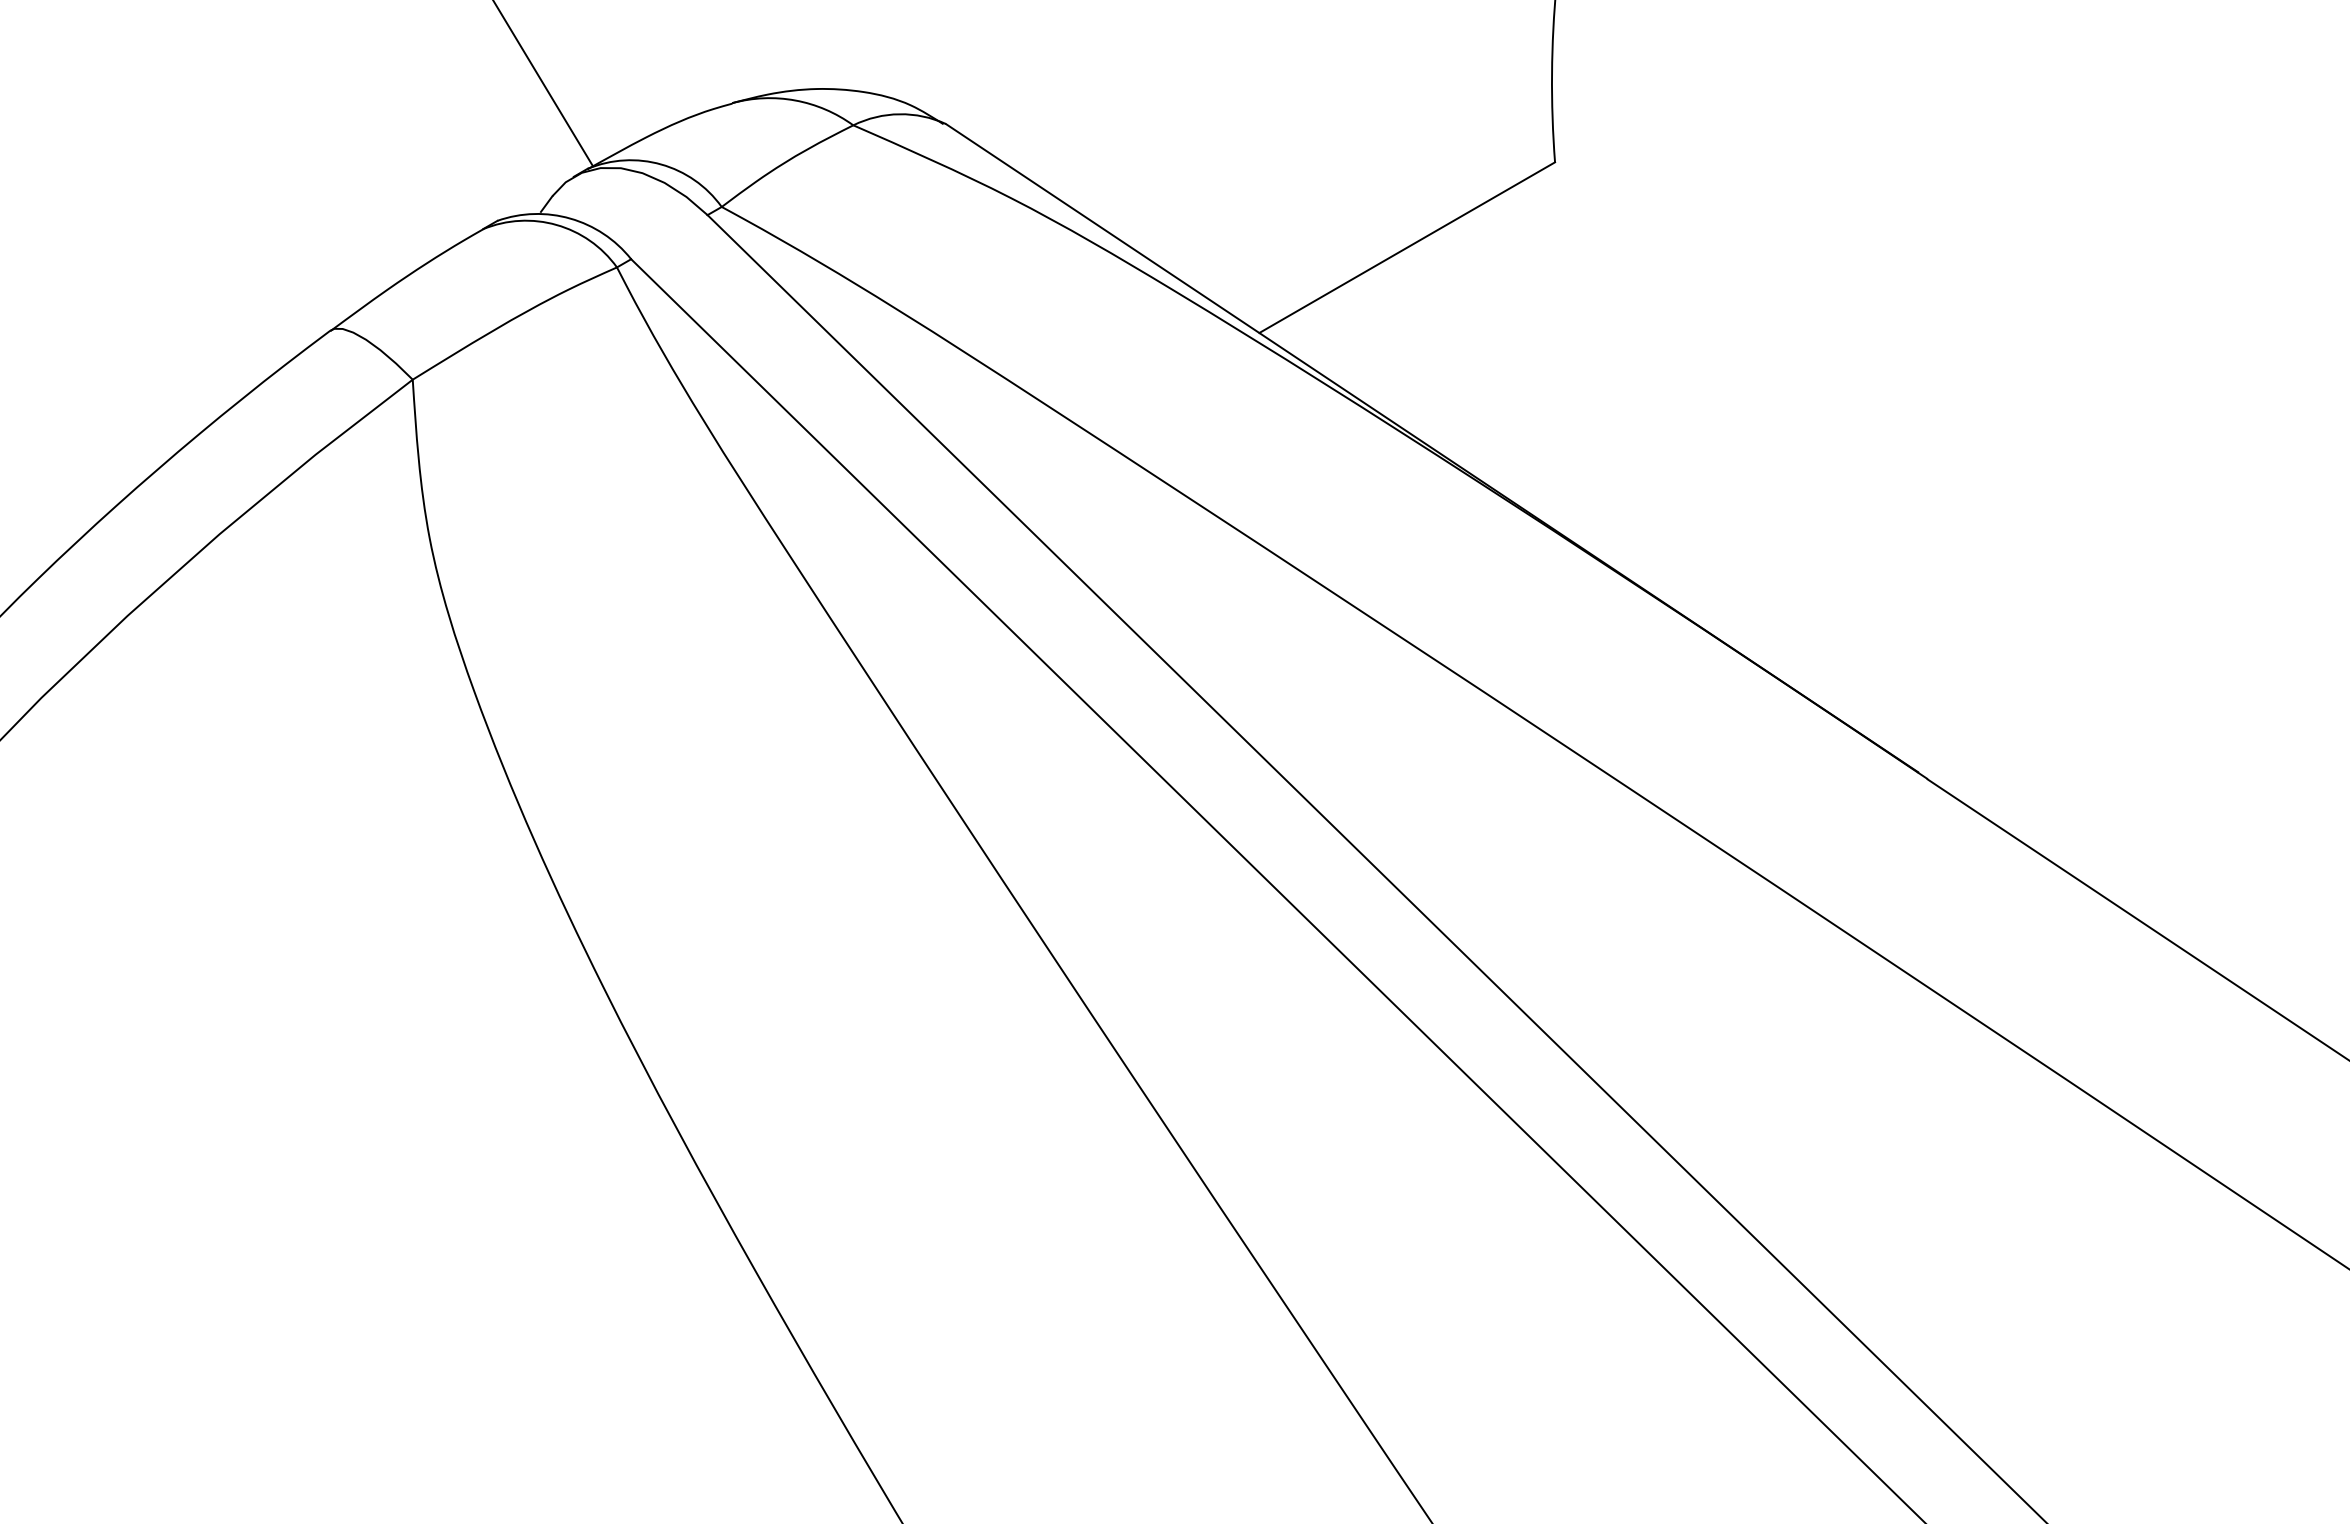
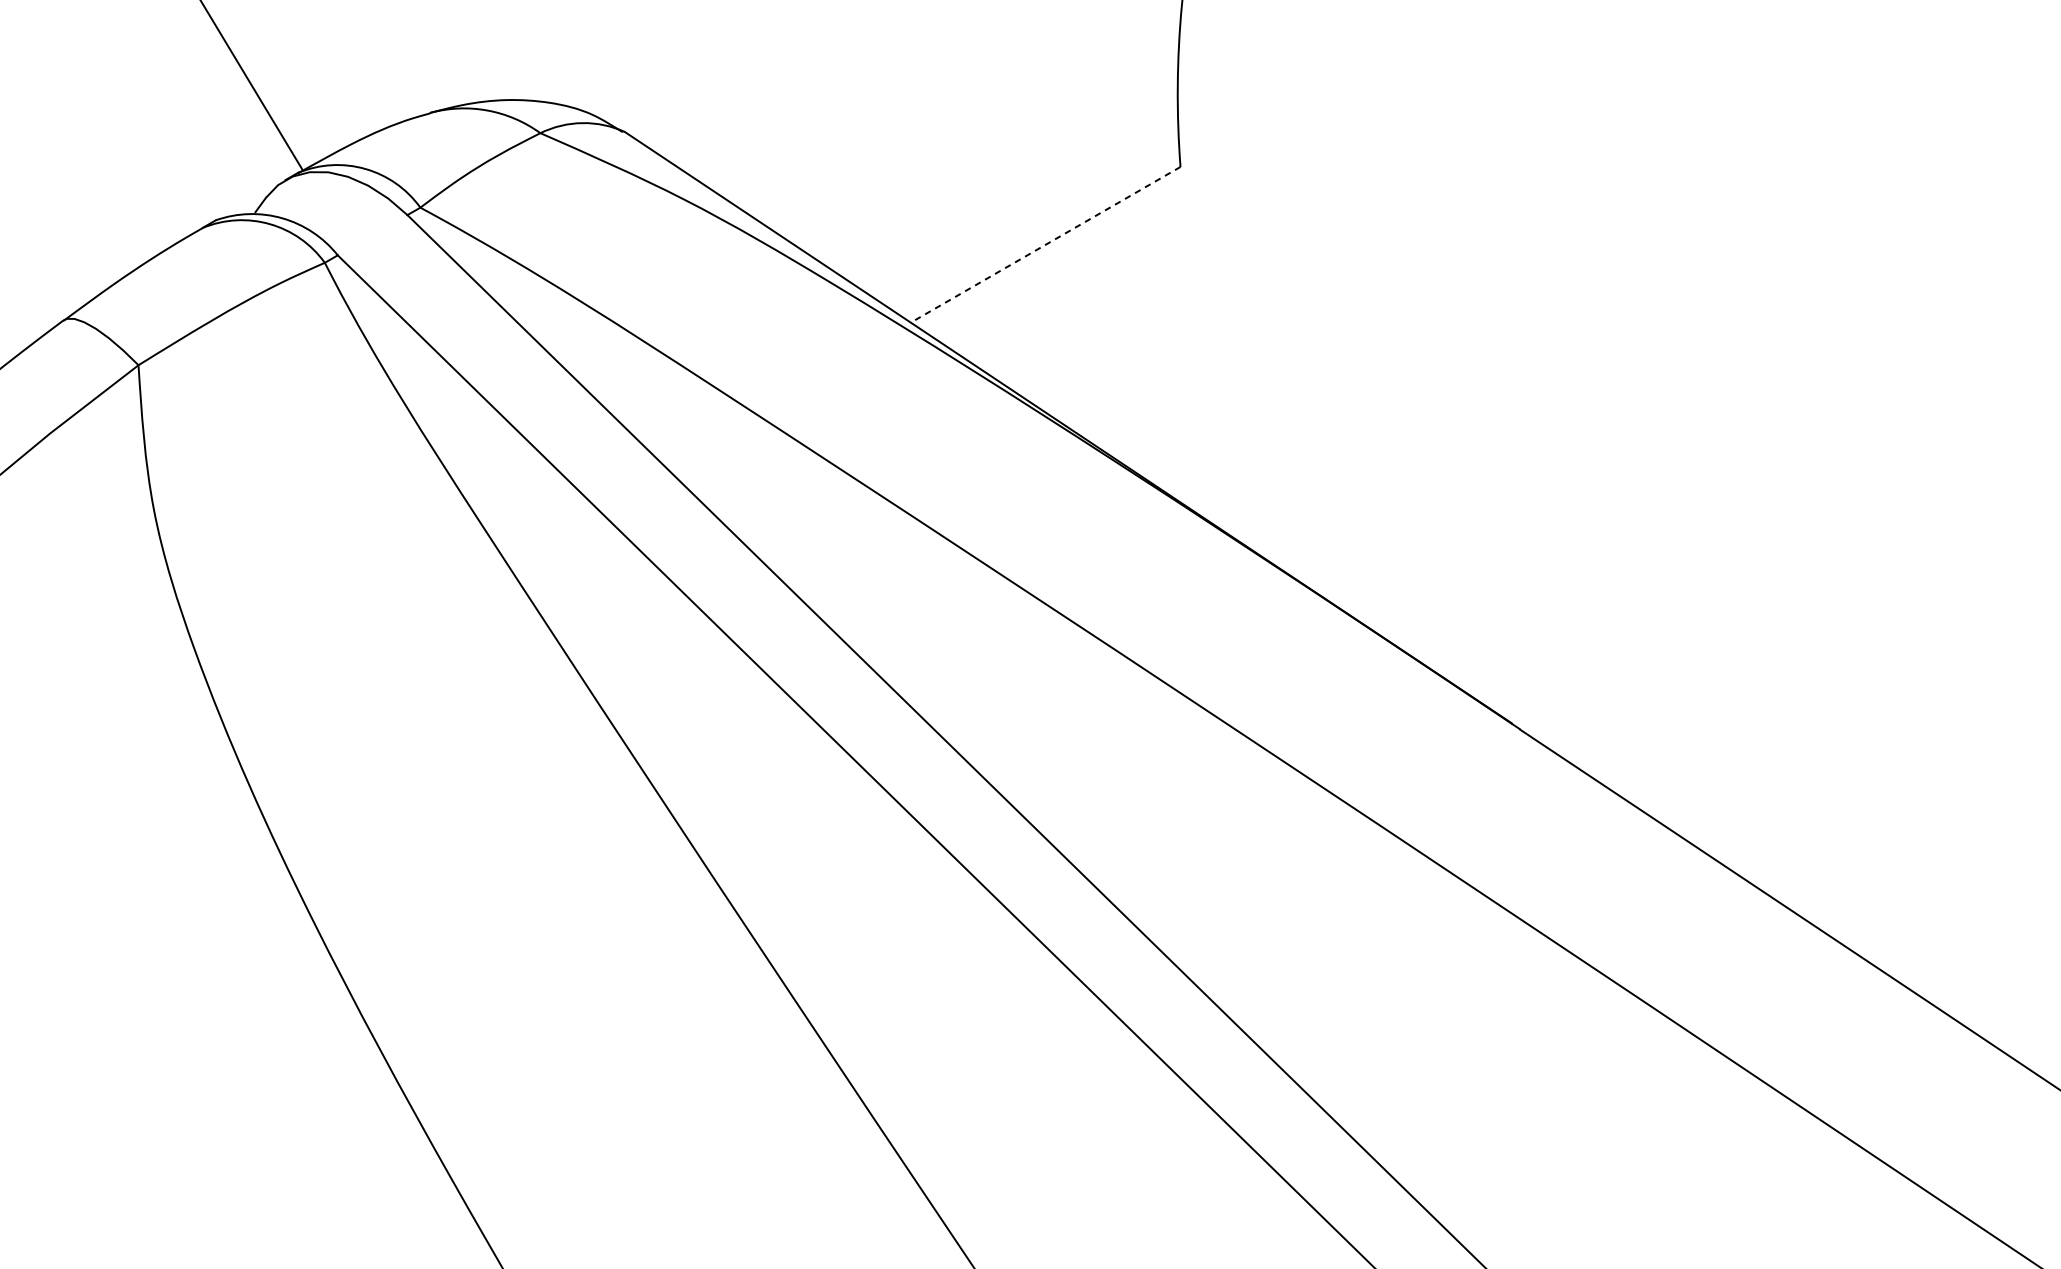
line: (1407, 247) -> (1045, 244), solid -> dashed

